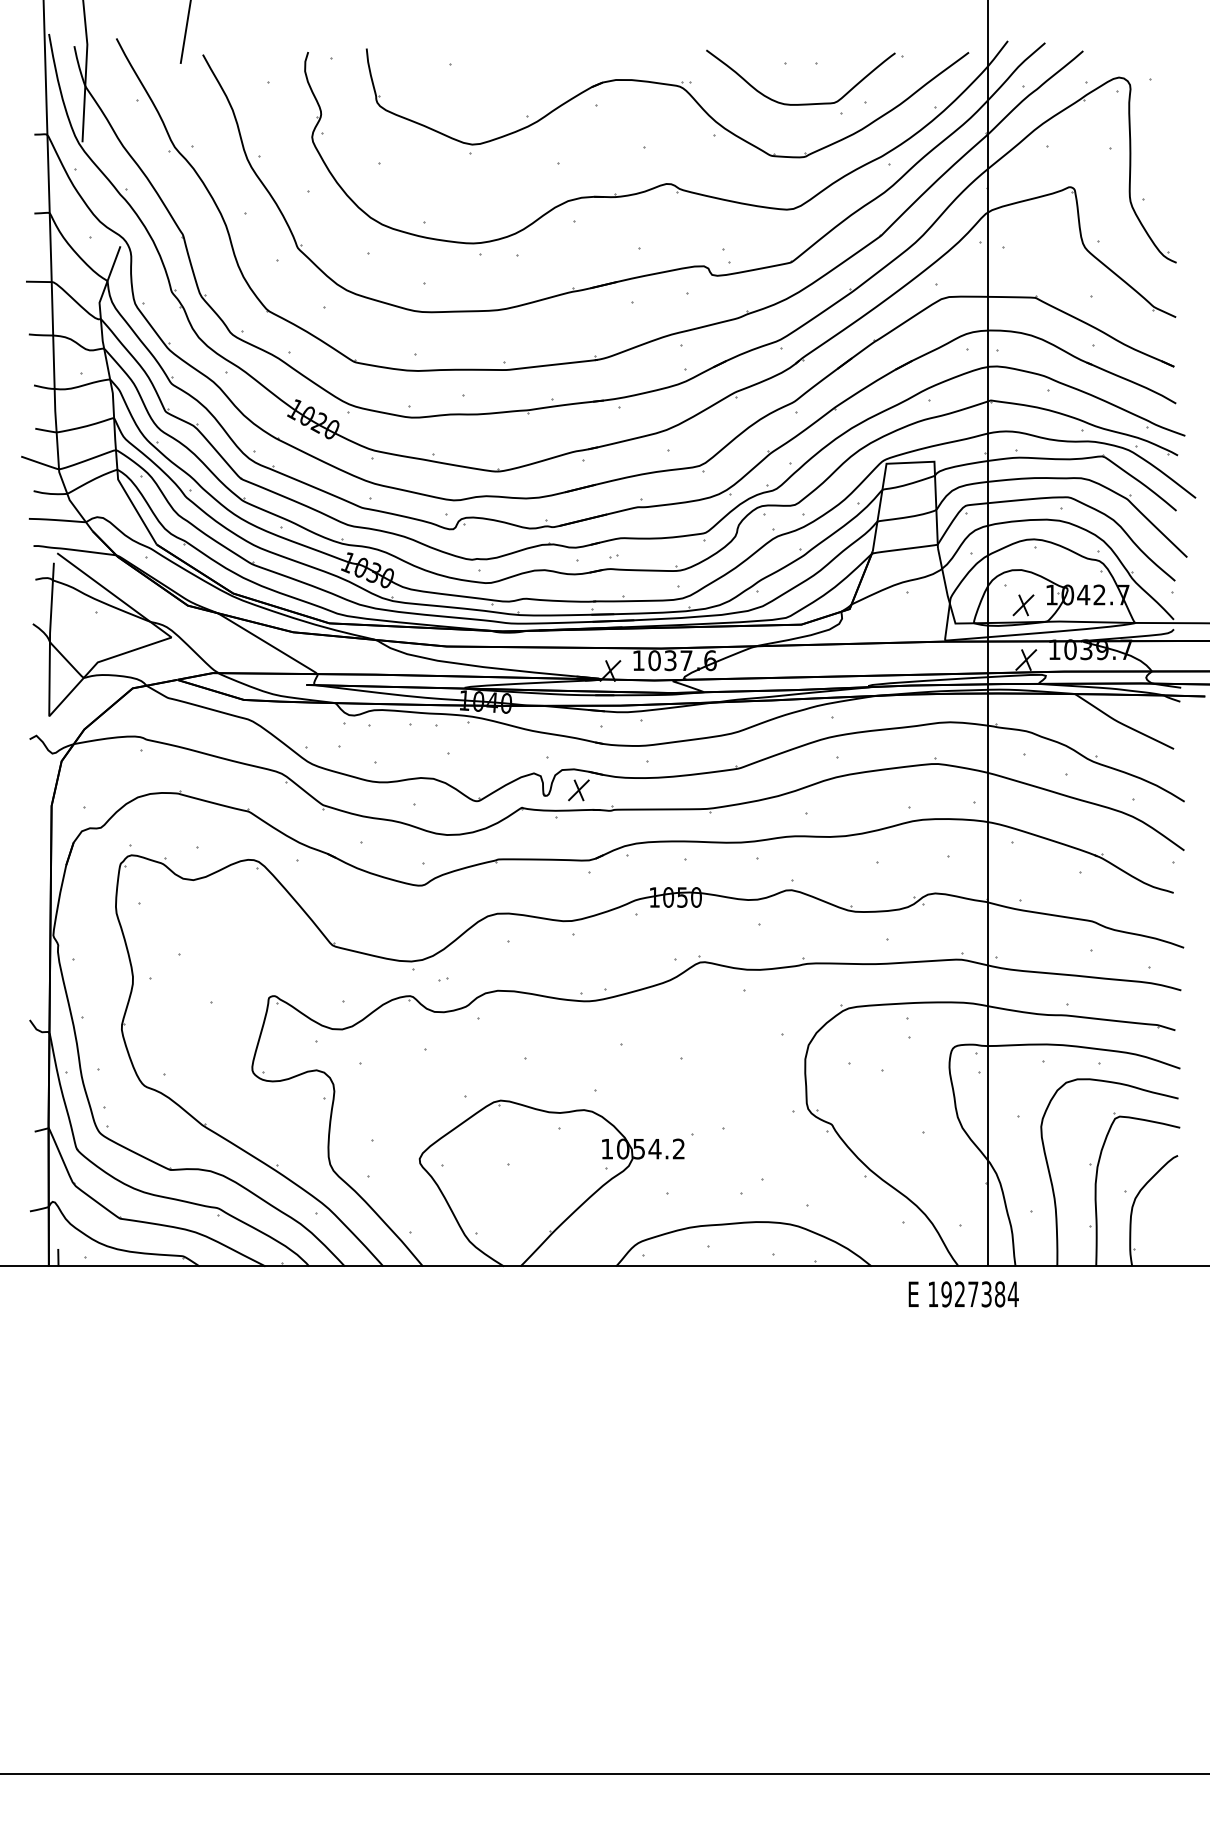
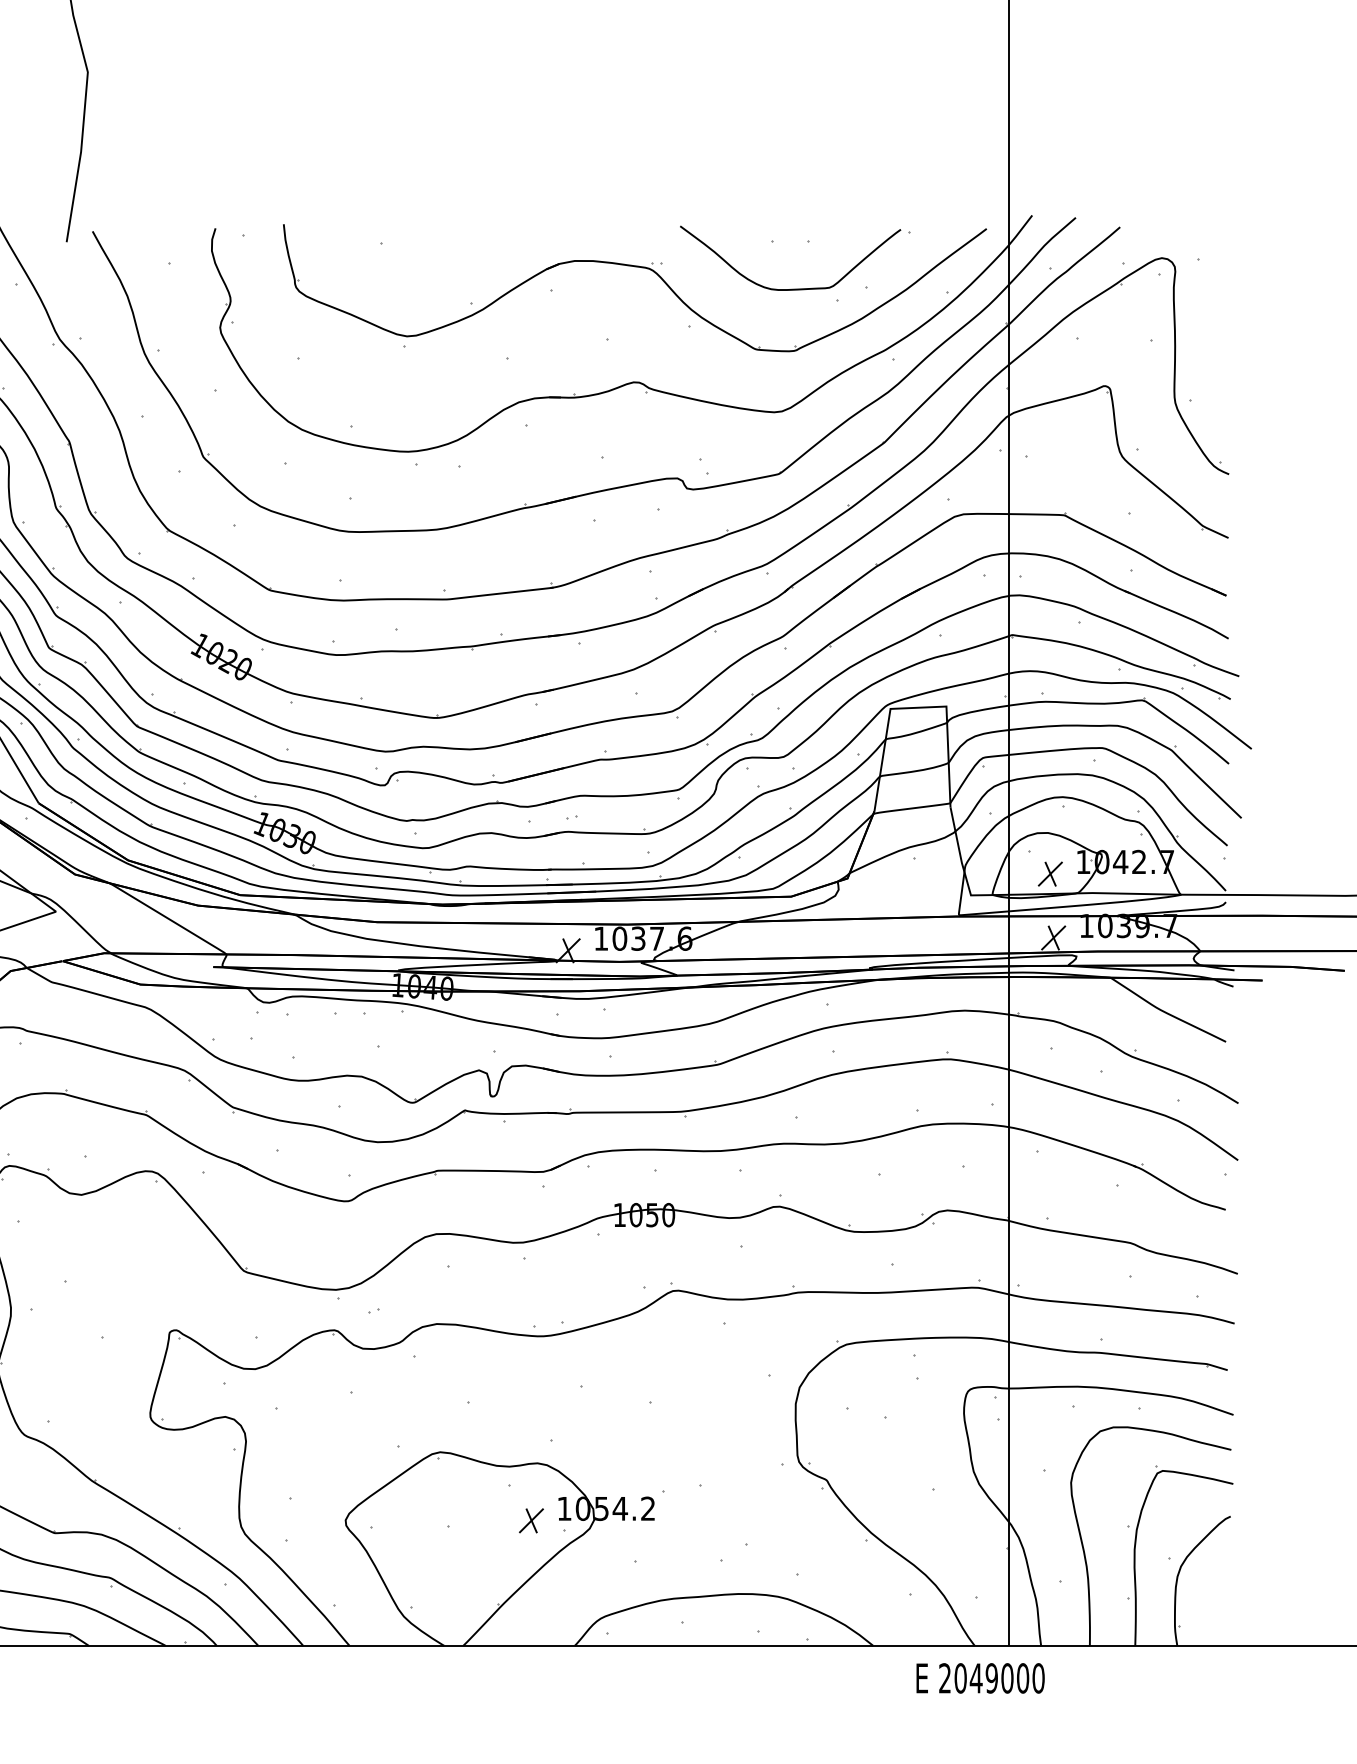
part: (578, 790) -> (531, 1520), moved
text: (973, 1294) -> (992, 1678), 1927384 -> 2049000

